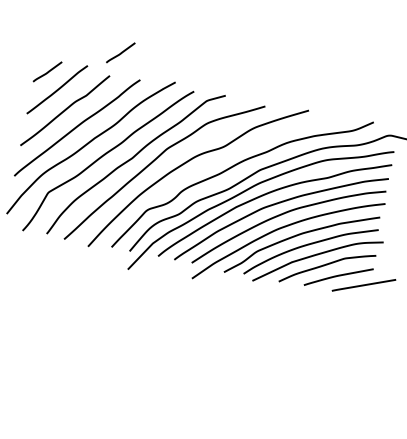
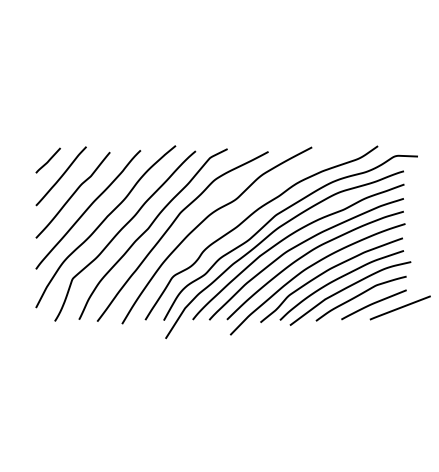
line: (120, 52) -> (115, 127), removed

